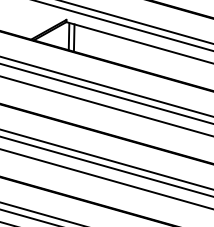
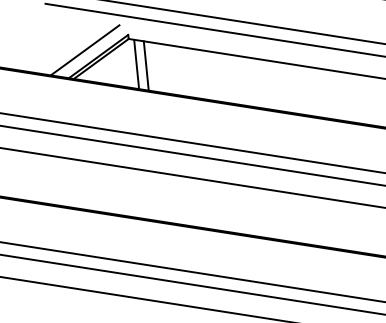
line: (41, 25) -> (84, 50), added

